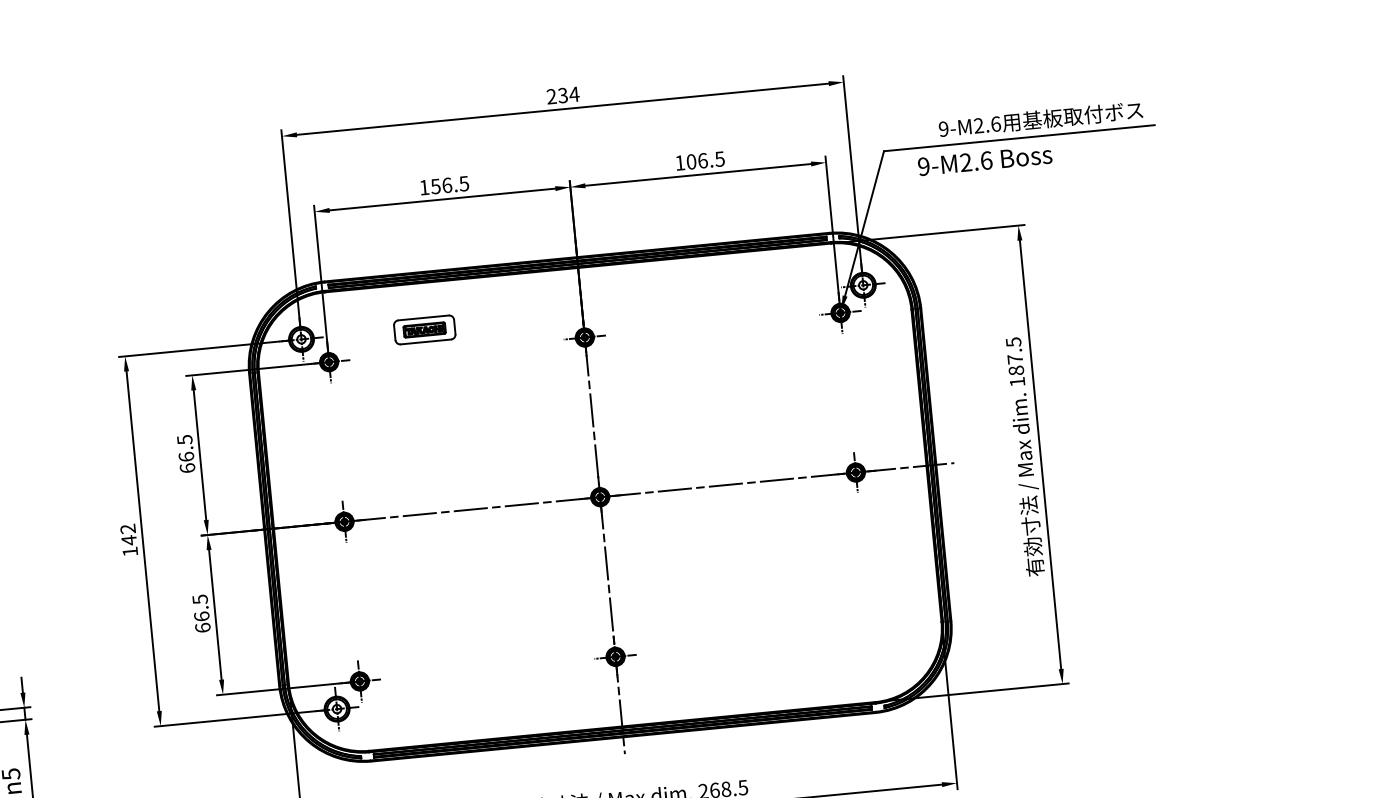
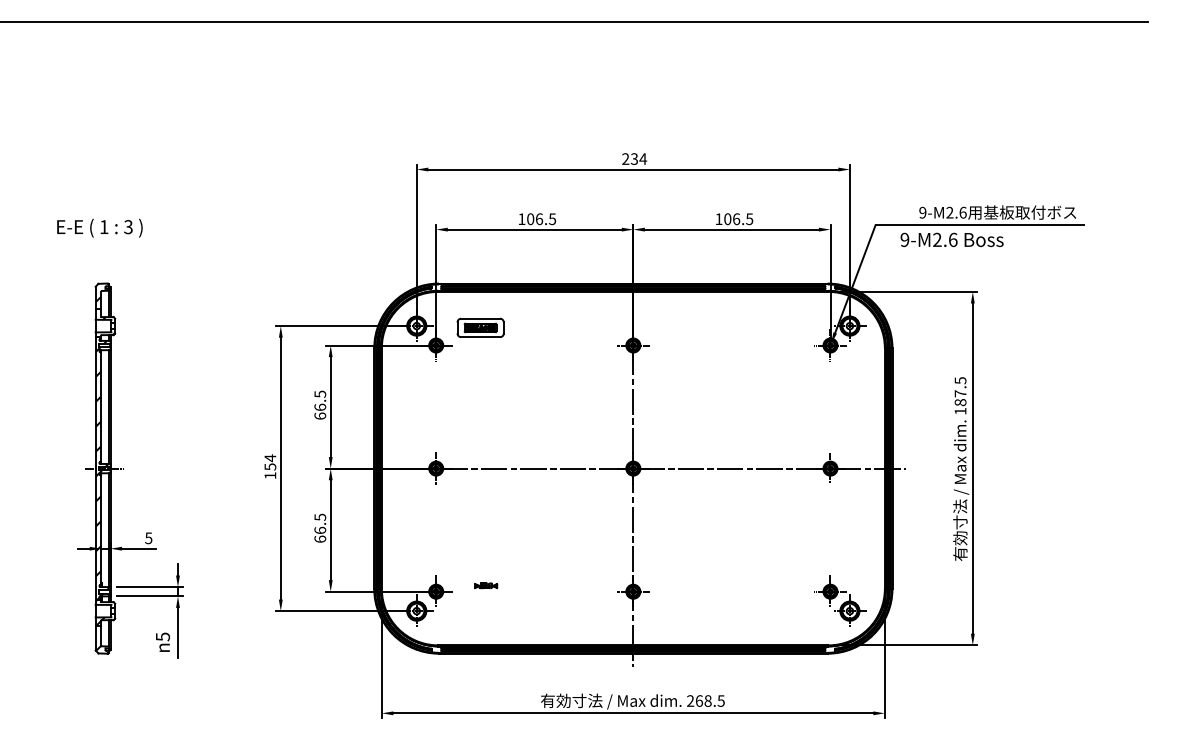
text: (435, 186) -> (530, 219), 156.5 -> 106.5
part: (424, 329) -> (480, 327), moved
text: (128, 534) -> (270, 462), 142 -> 154
part: (885, 642) -> (840, 600), added
part: (424, 667) -> (486, 585), added

